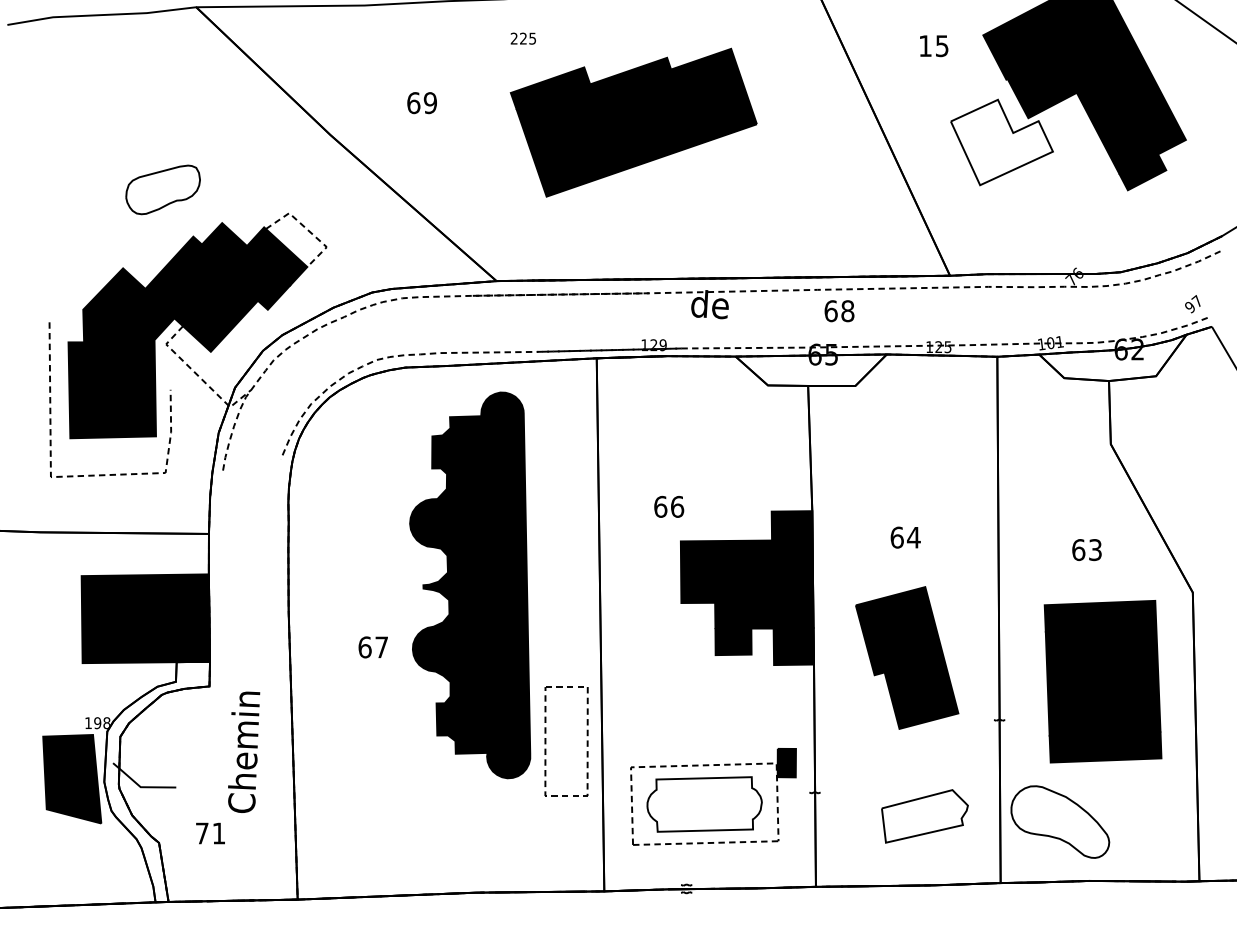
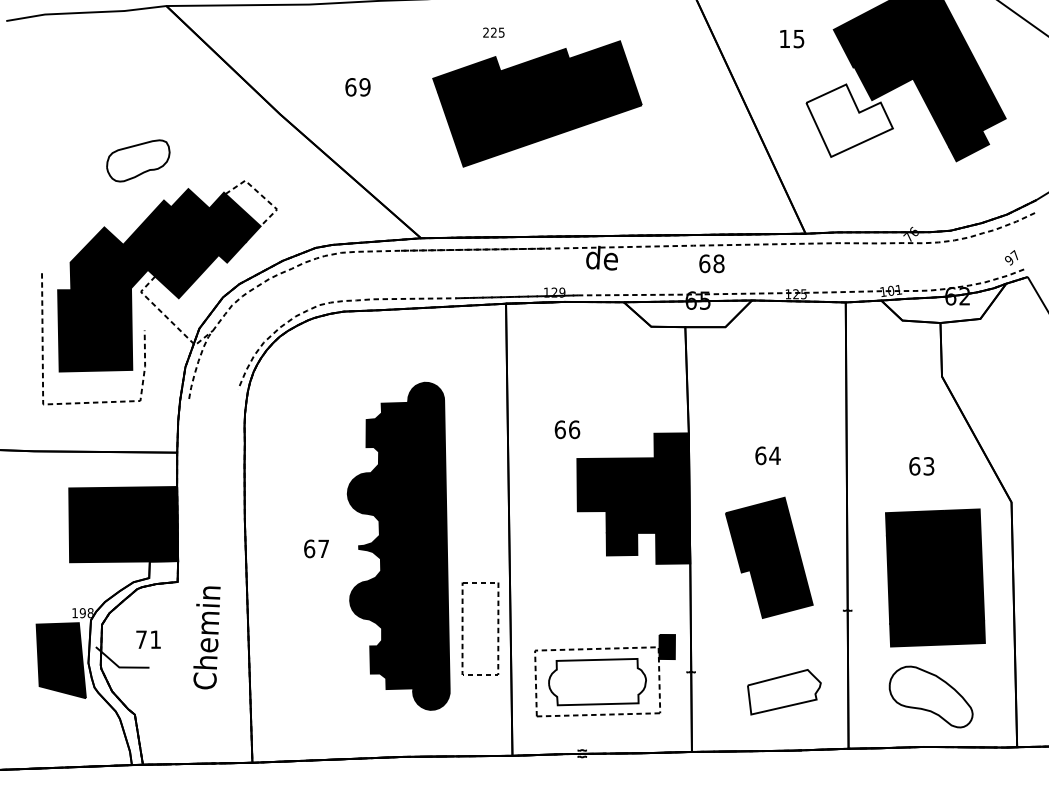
text: (522, 38) -> (493, 32), moved
part: (469, 584) -> (398, 545), moved
part: (1059, 821) -> (930, 696), moved
text: (210, 833) -> (148, 639), moved

